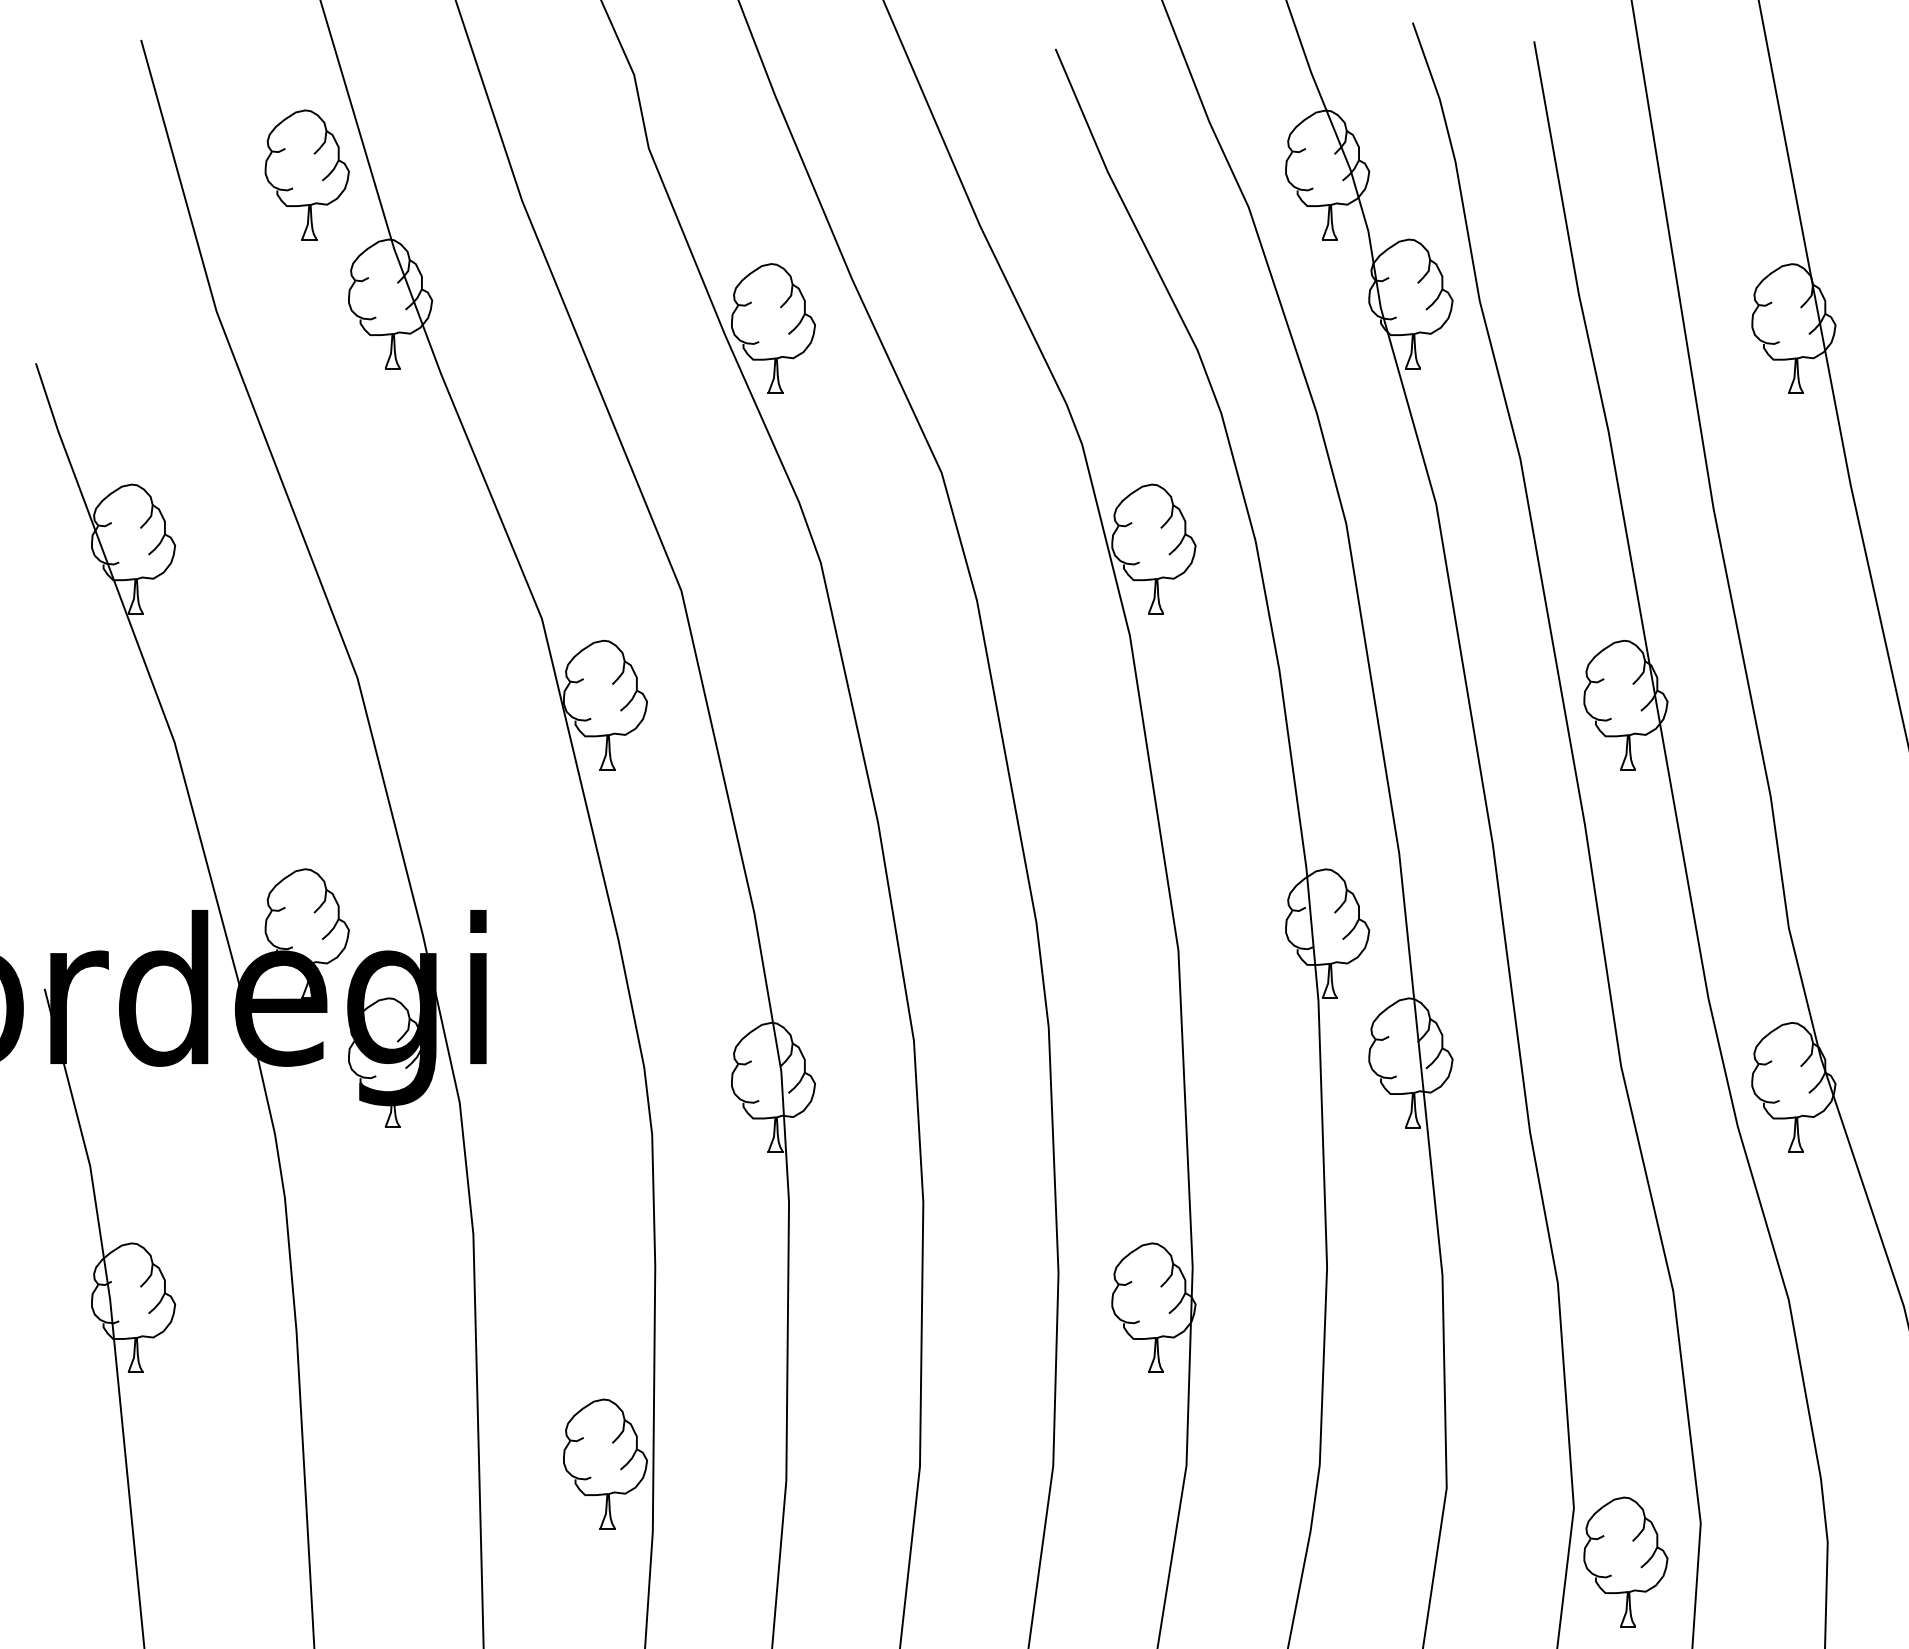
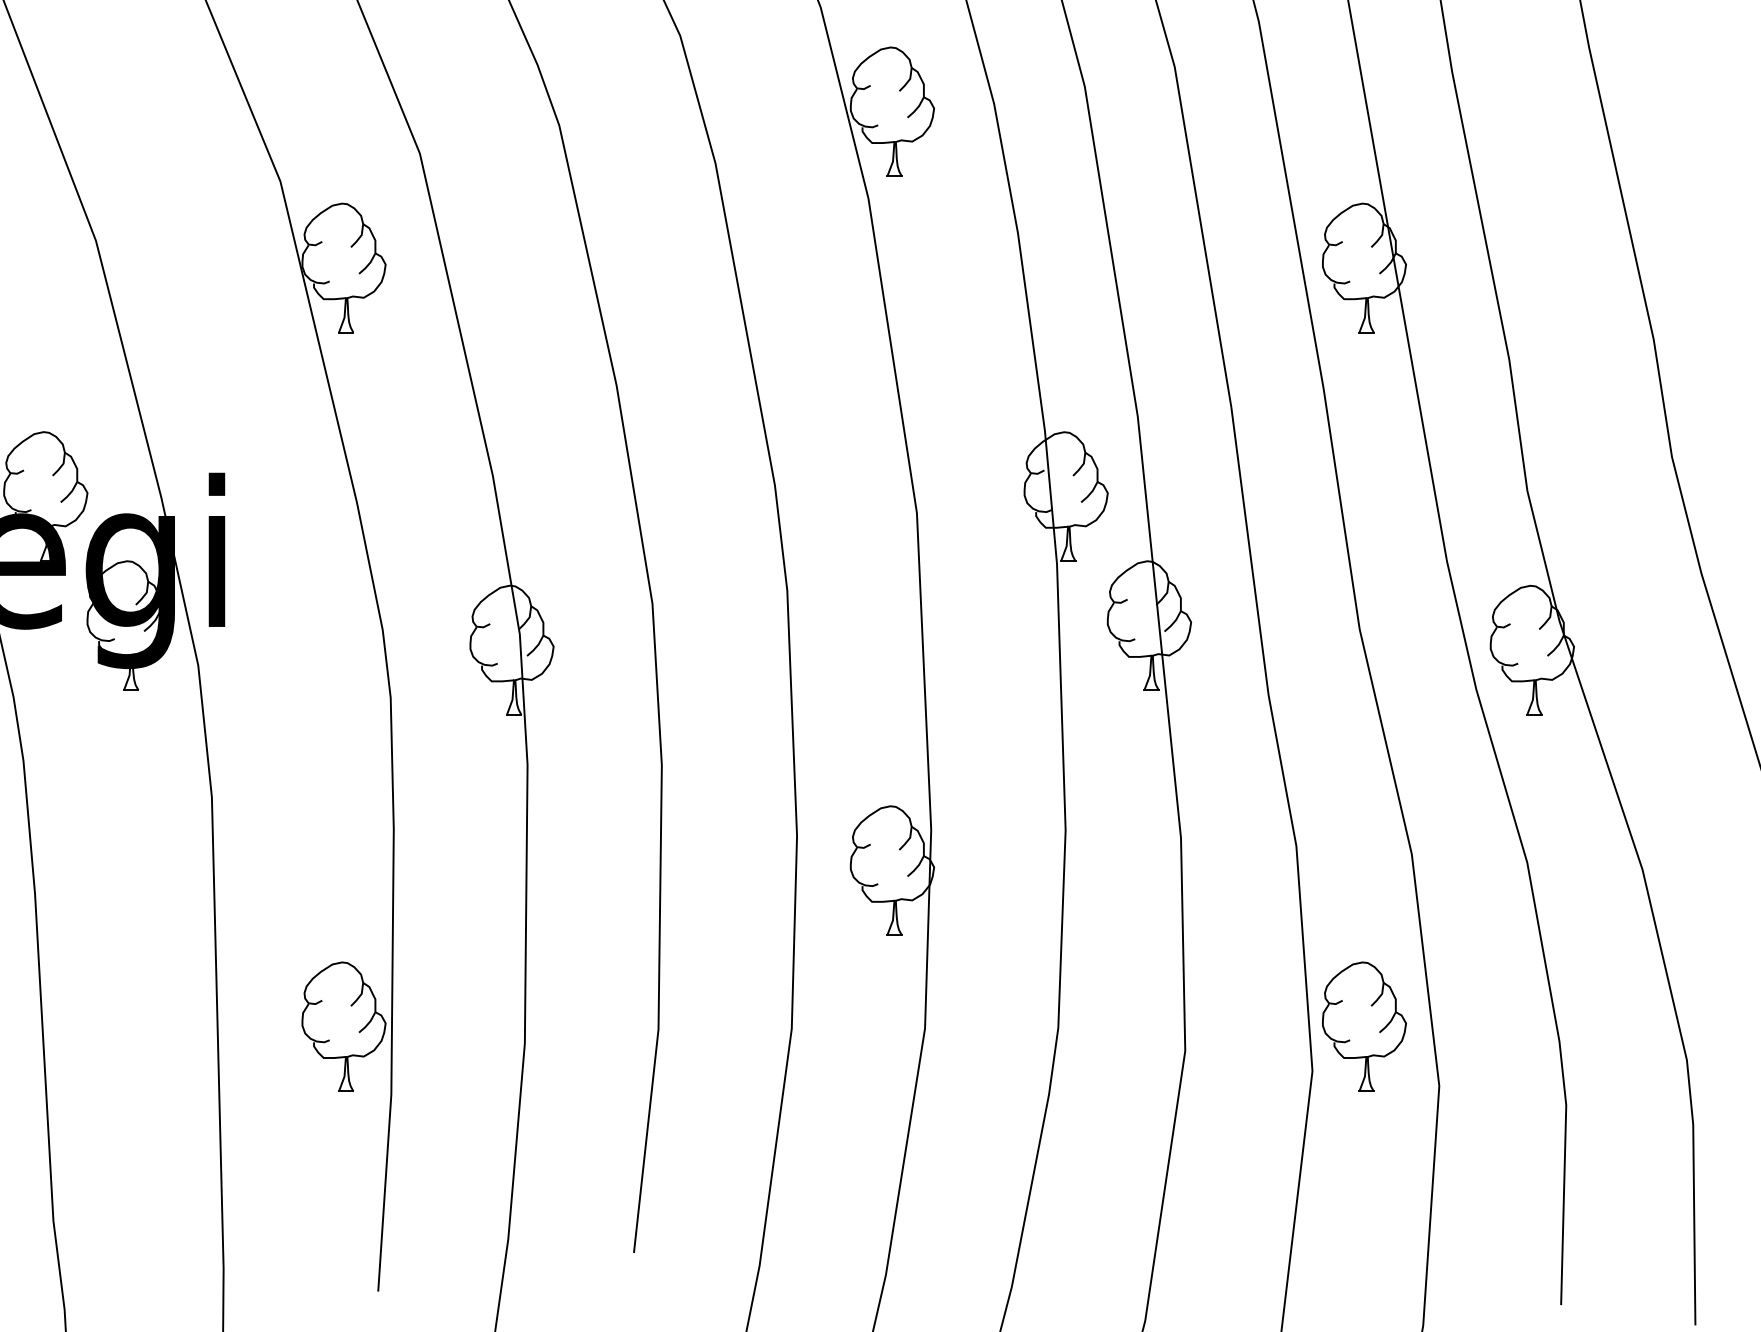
part: (1625, 1561) -> (1364, 1026), moved

